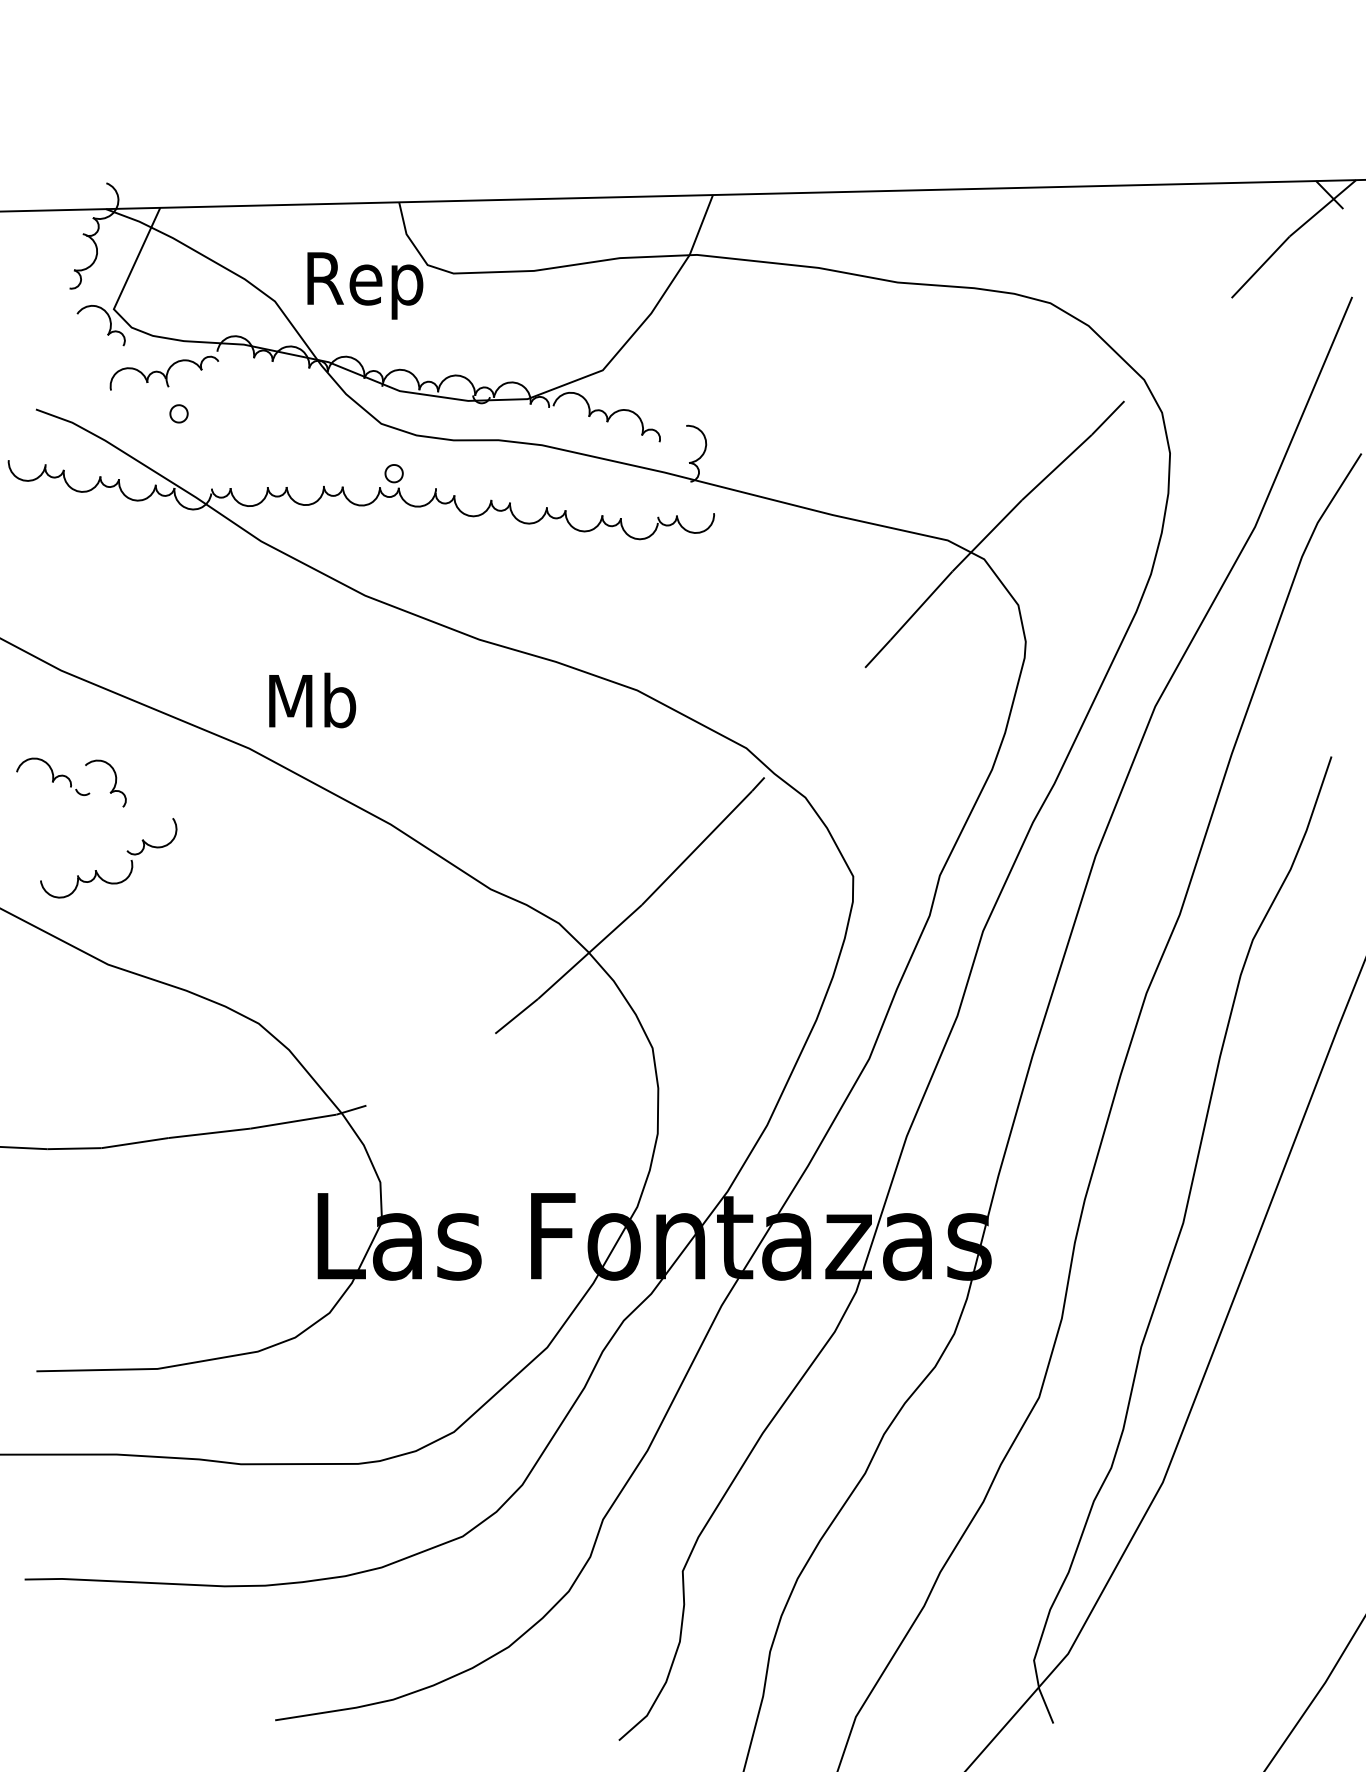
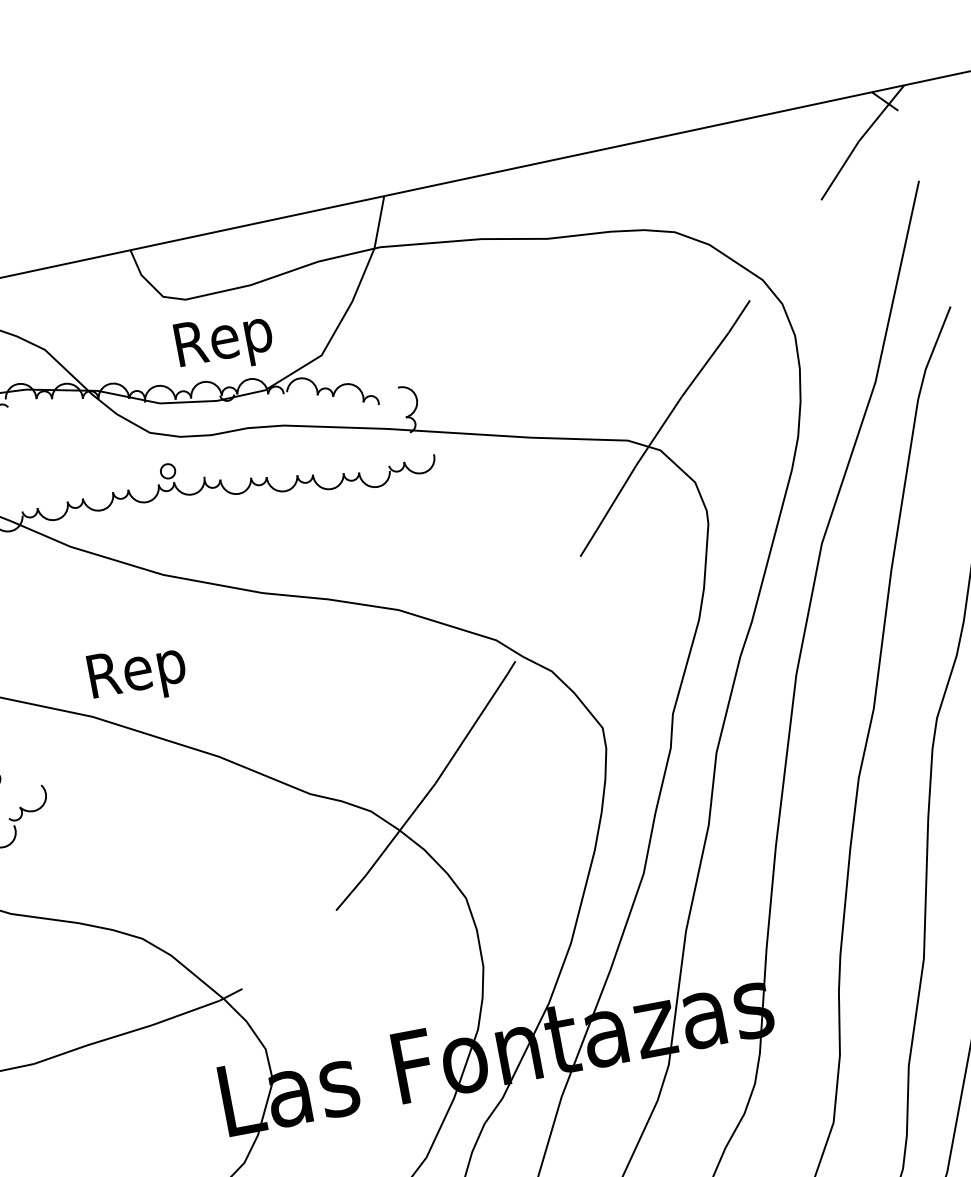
text: (365, 285) -> (224, 342), moved
text: (312, 707) -> (137, 673), Mb -> Rep

